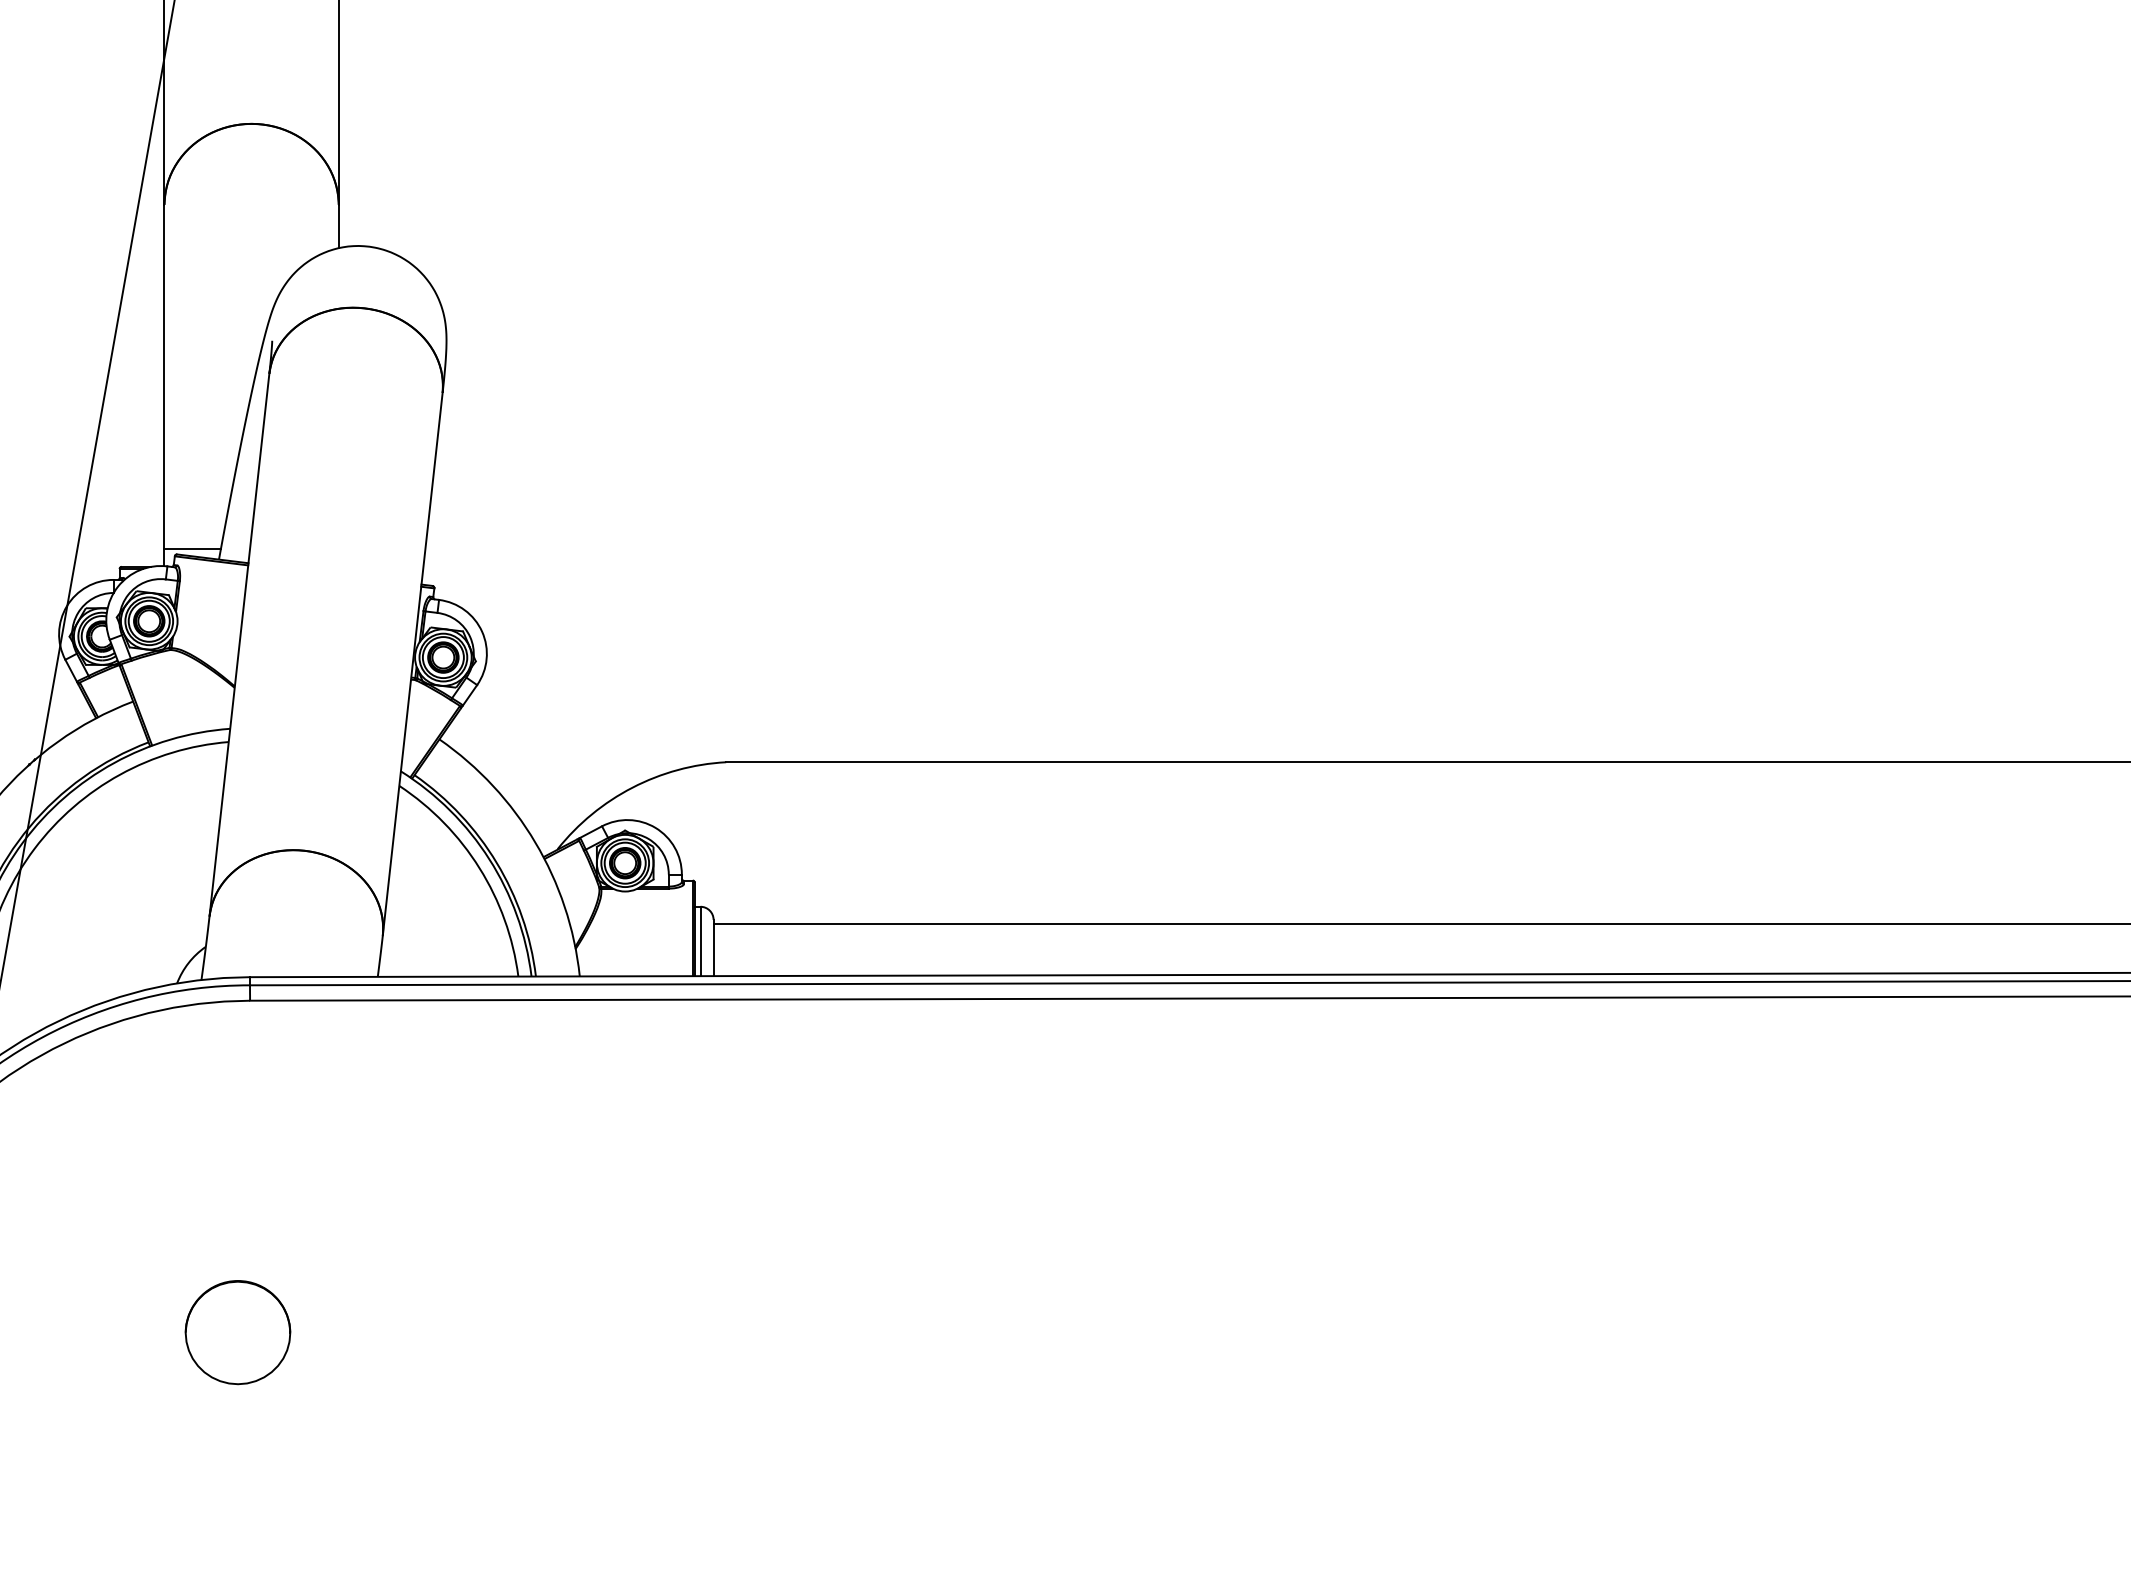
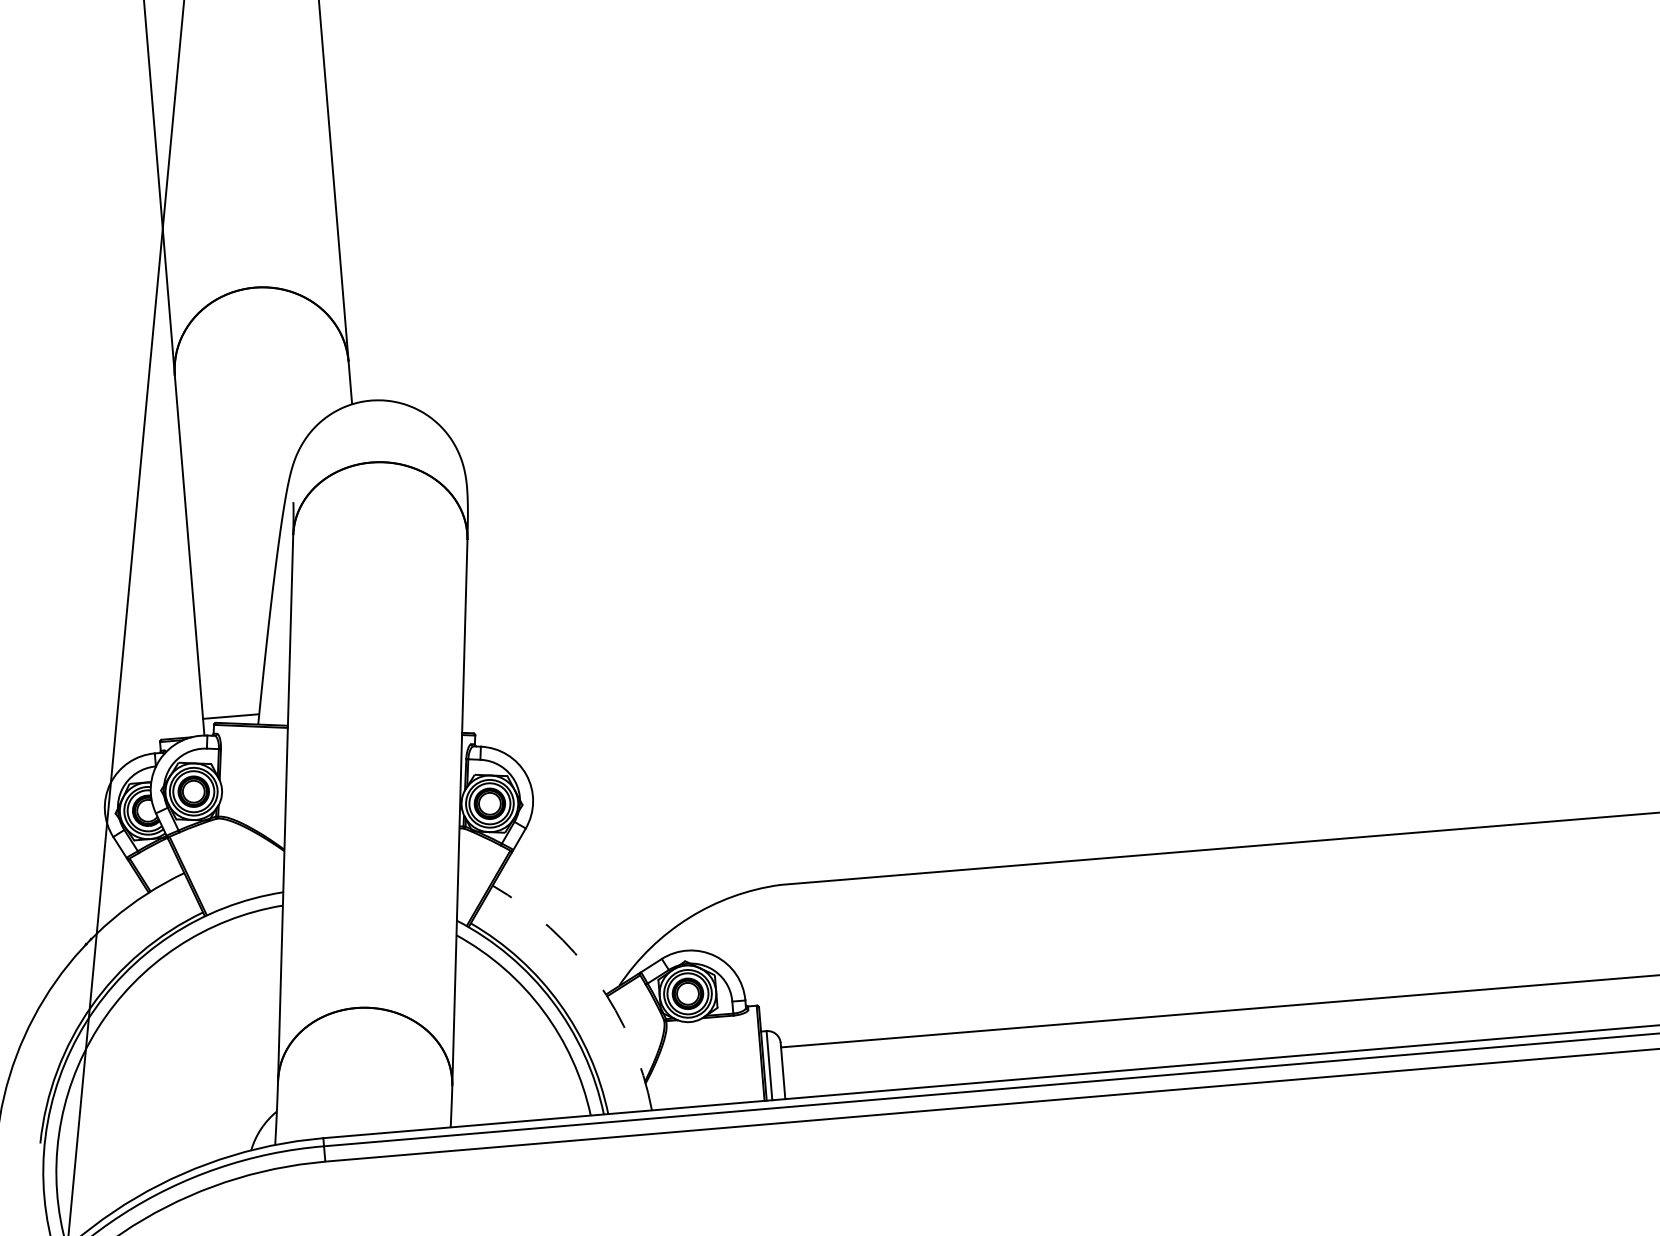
arc: (535, 842) -> (596, 980), solid -> dashed

